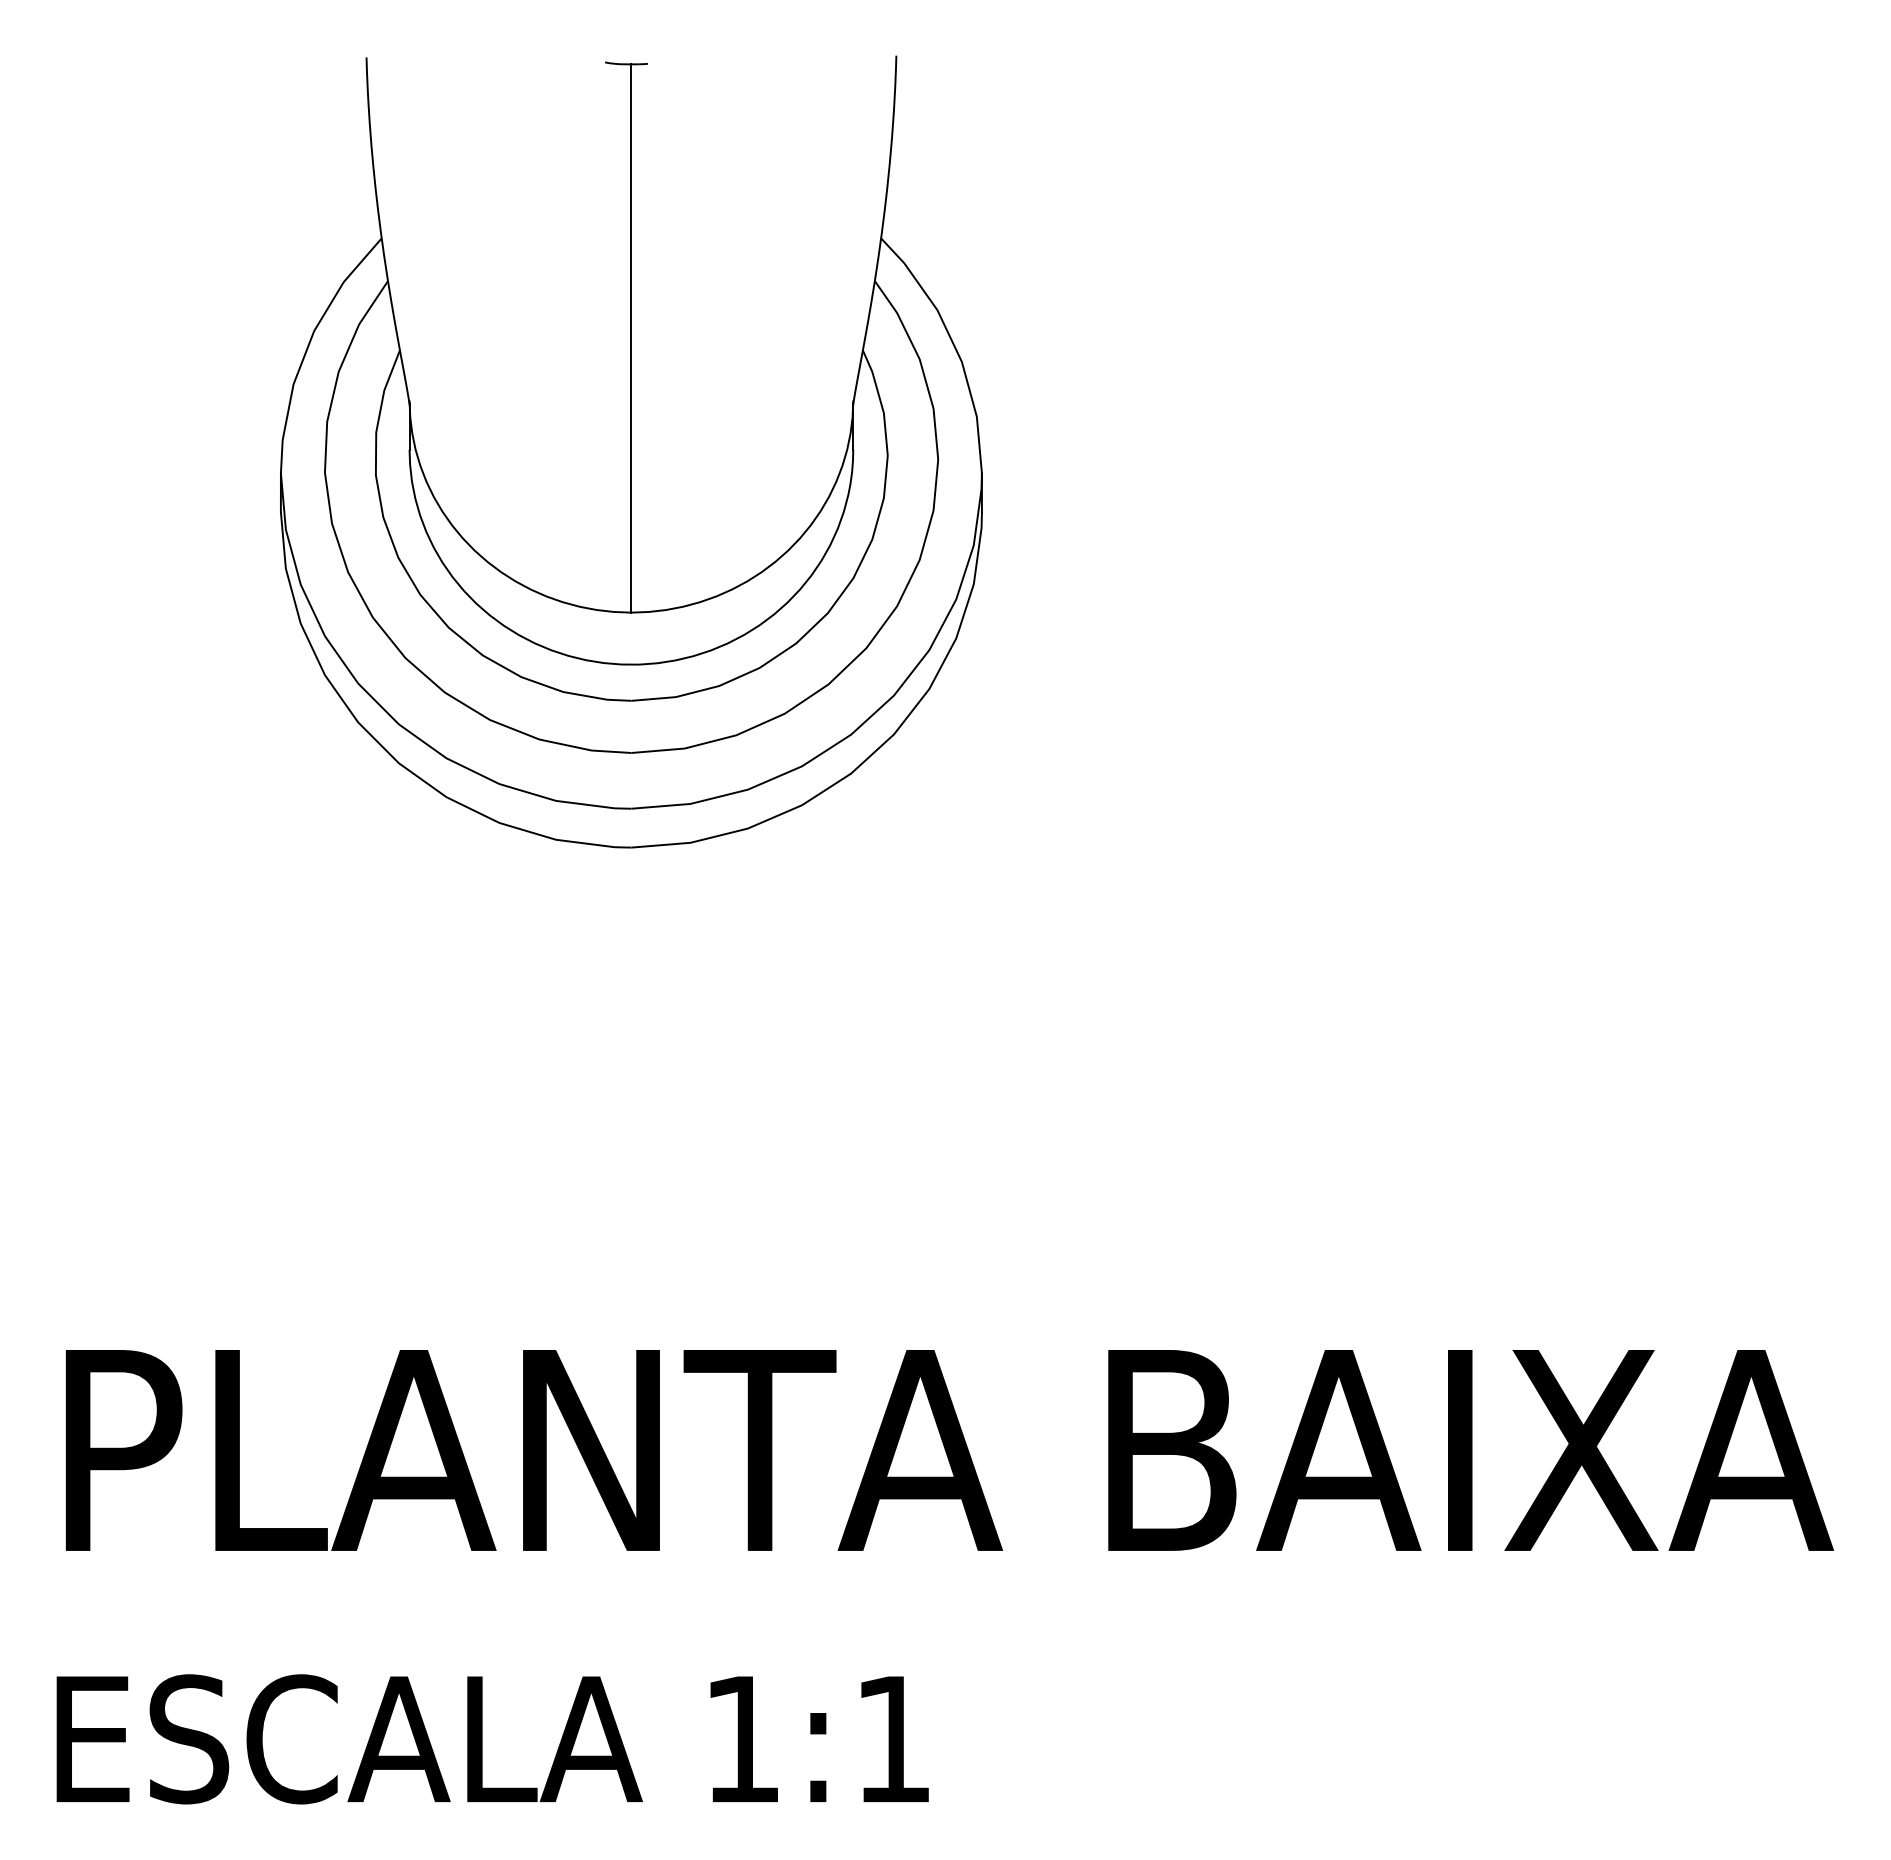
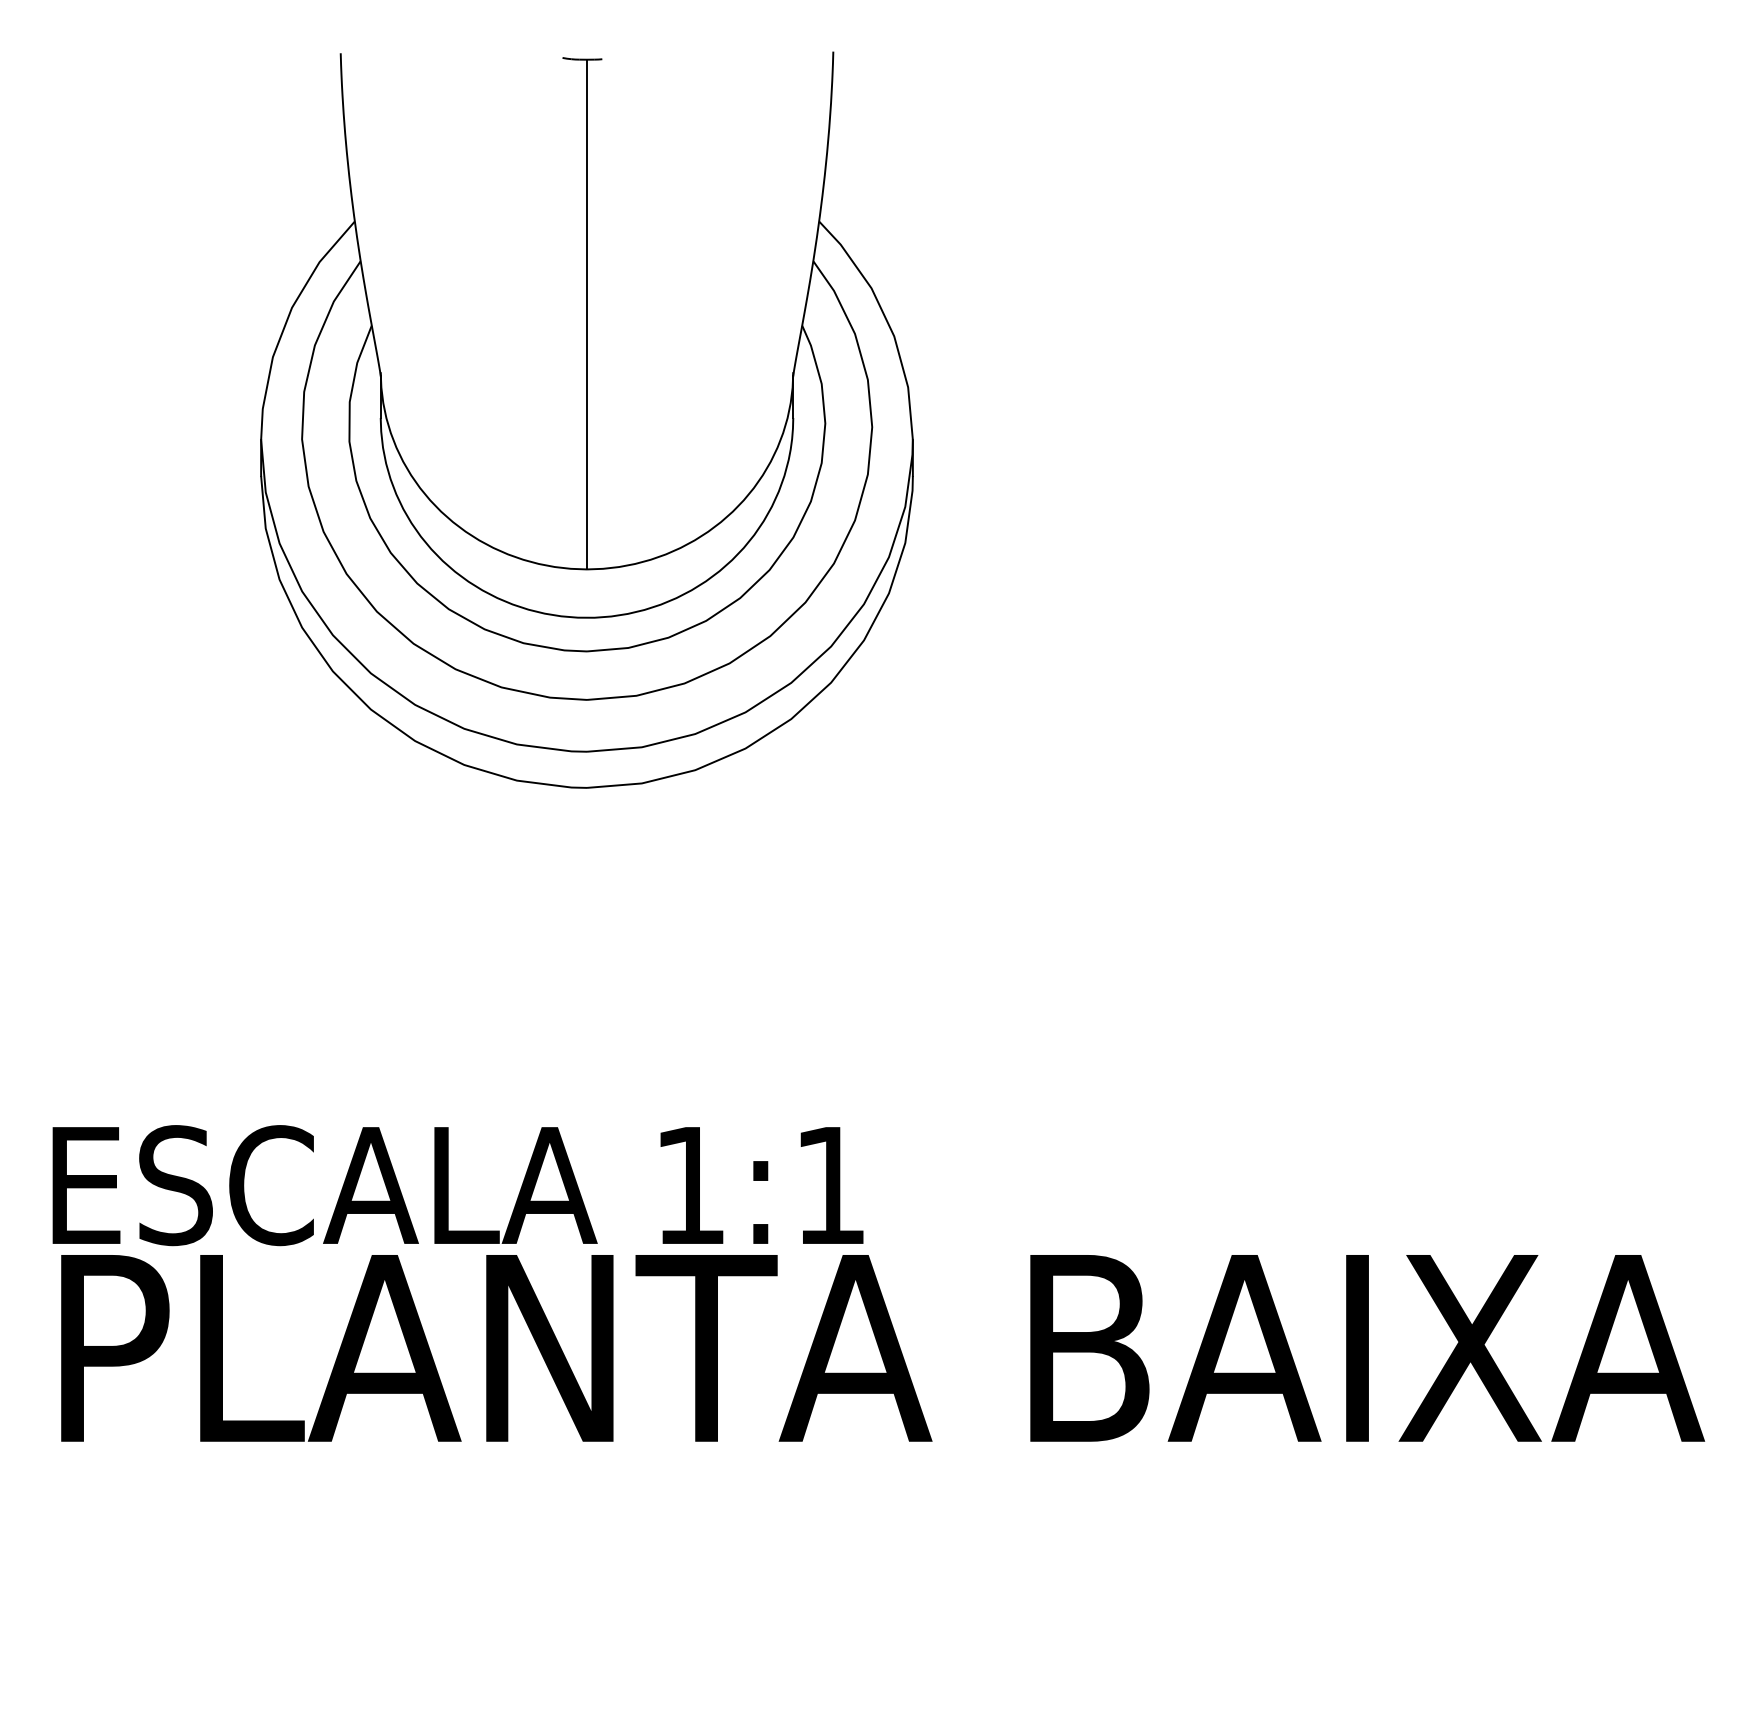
text: (492, 1739) -> (457, 1185), moved

